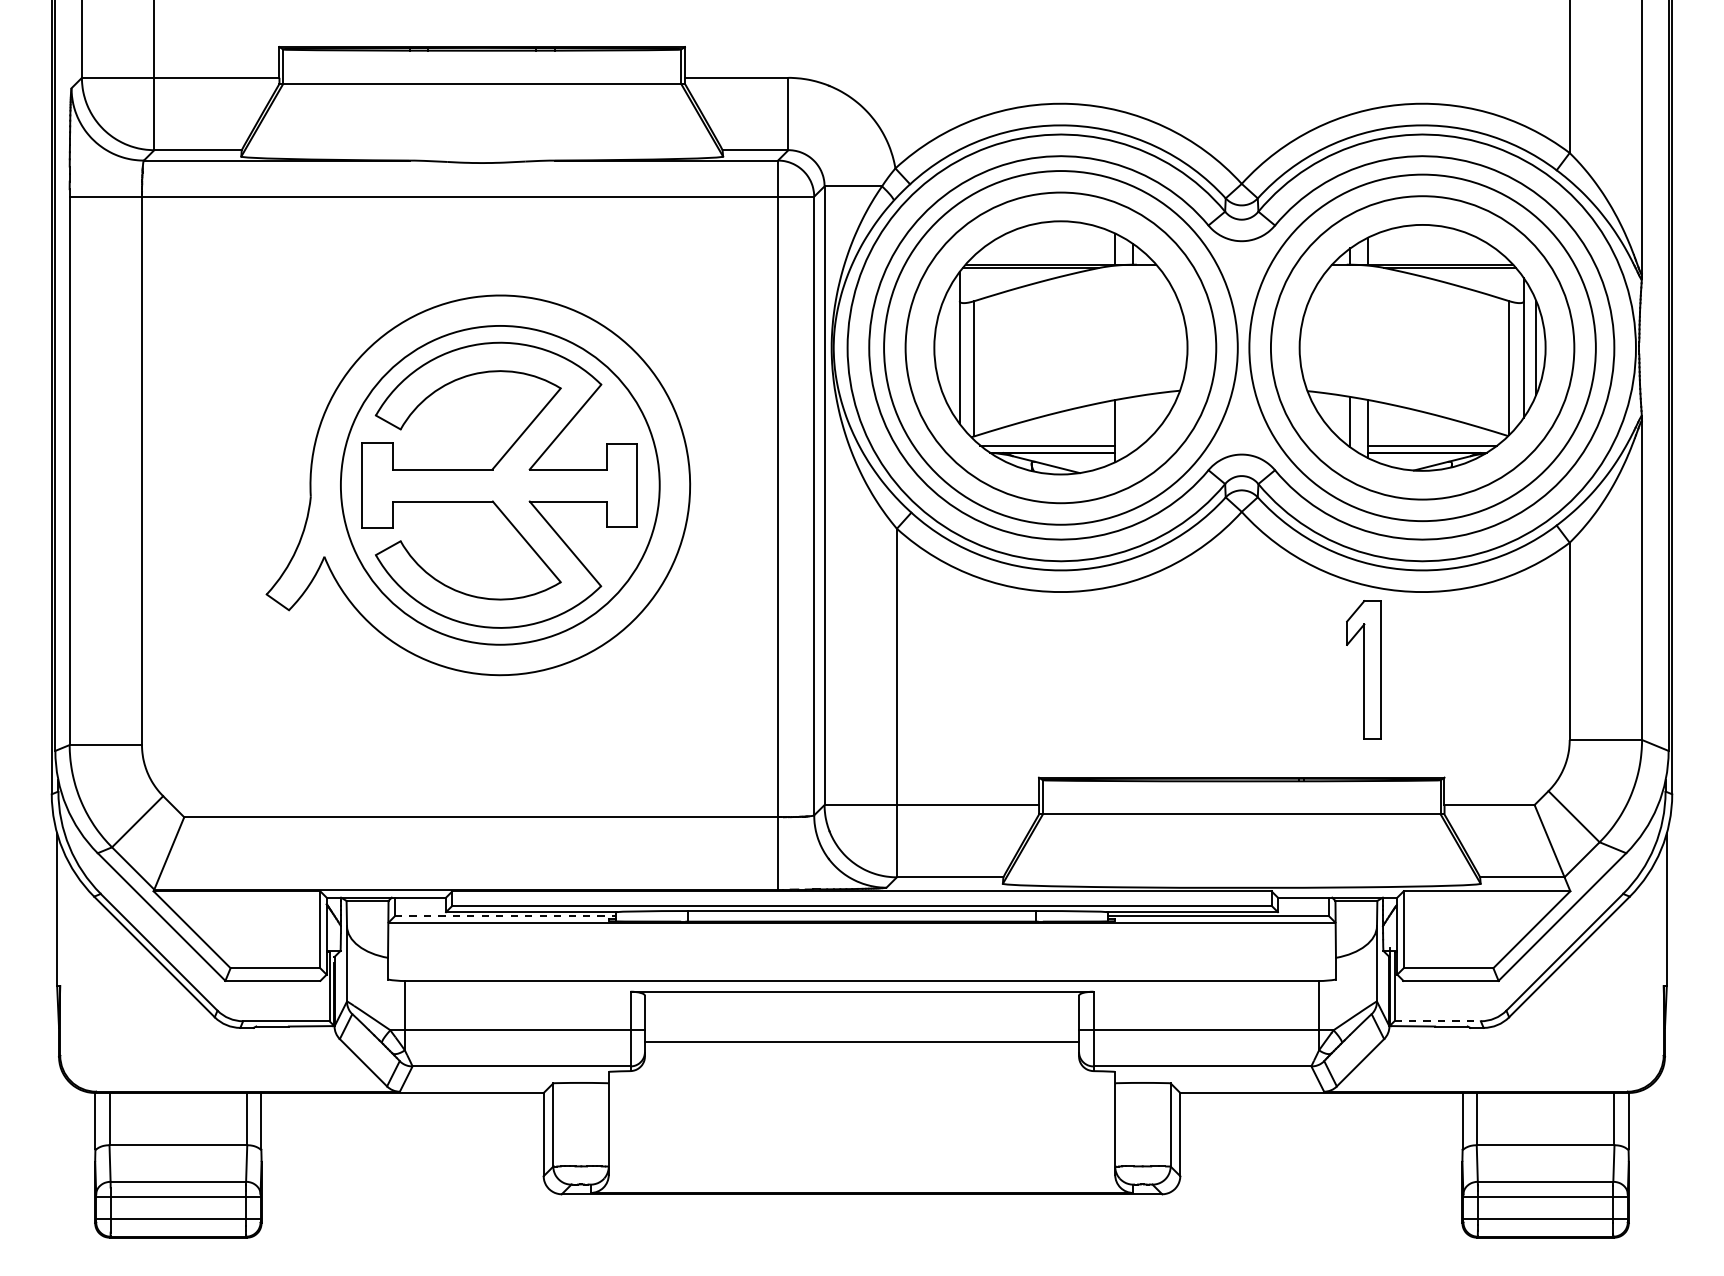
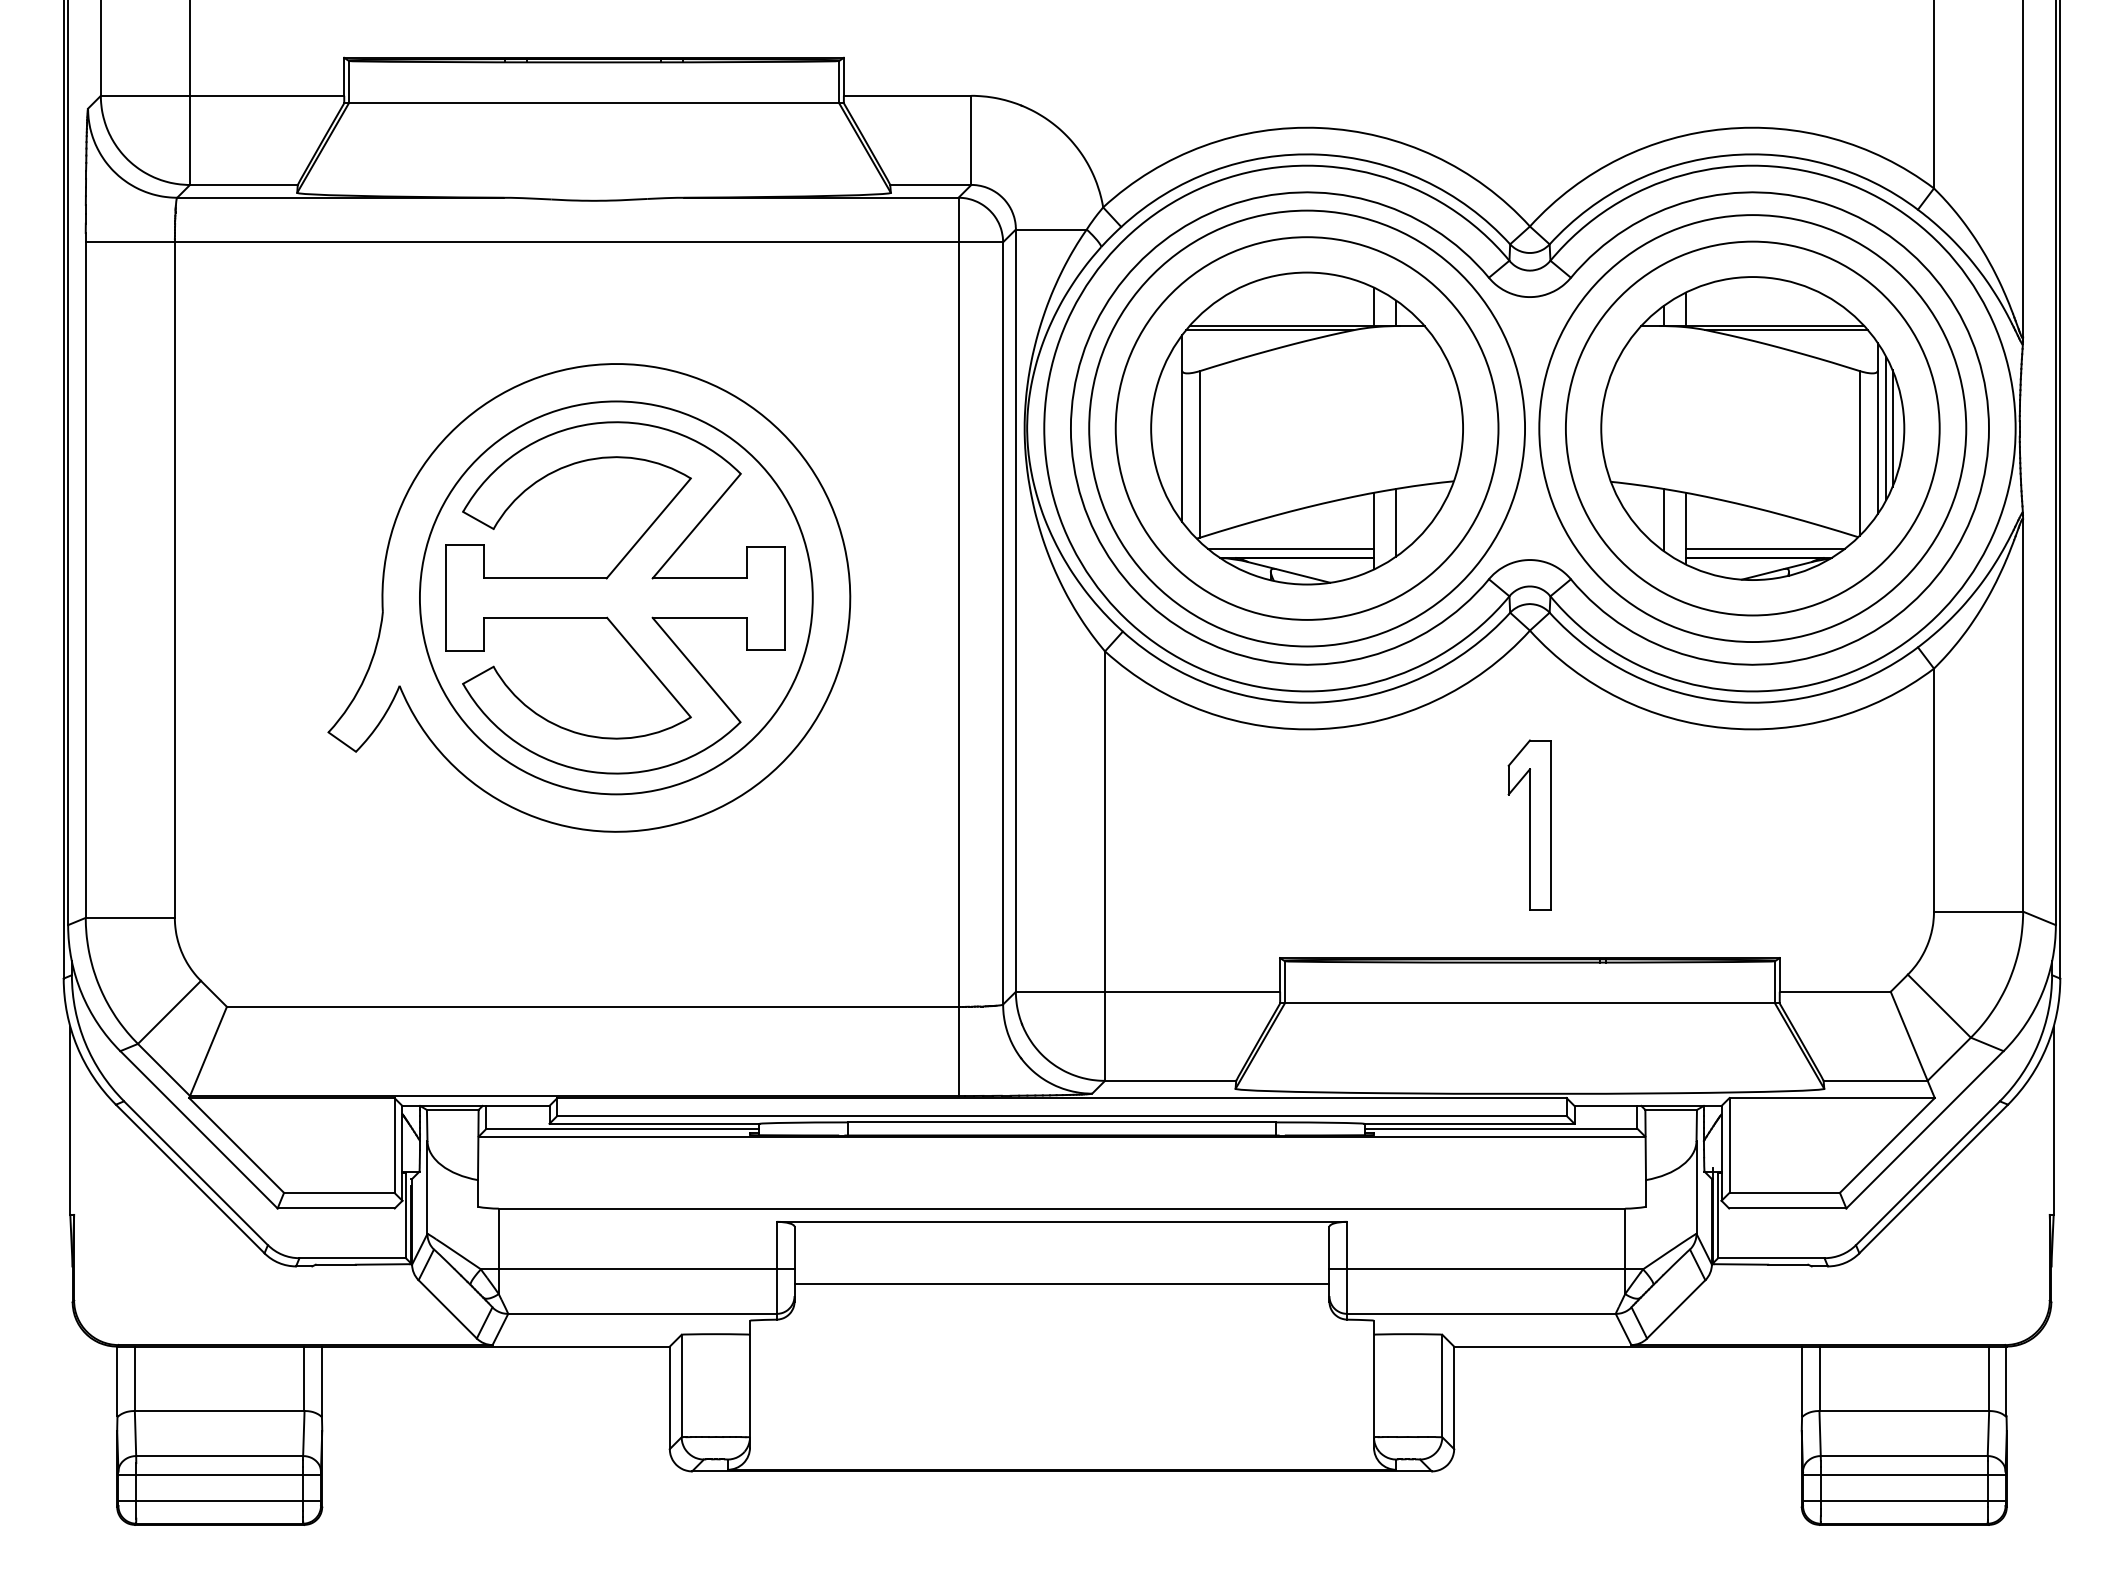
line: (1531, 347) -> (1886, 428), added
line: (1133, 424) -> (1396, 522), added
part: (1363, 669) -> (1529, 824), moved
line: (506, 915) -> (623, 1128), dashed -> solid
line: (1437, 1021) -> (1771, 1258), dashed -> solid

